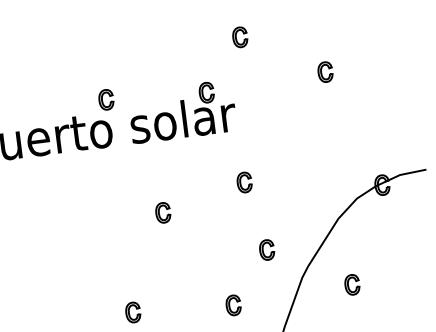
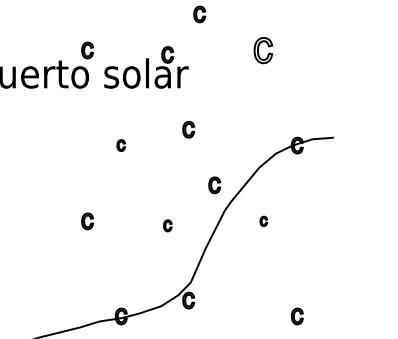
part: (325, 72) -> (263, 50), size x1.6
part: (162, 212) -> (120, 145), size x0.7
part: (266, 250) -> (214, 185), moved
part: (352, 284) -> (263, 221), size x0.6
part: (233, 305) -> (167, 225), size x0.7

